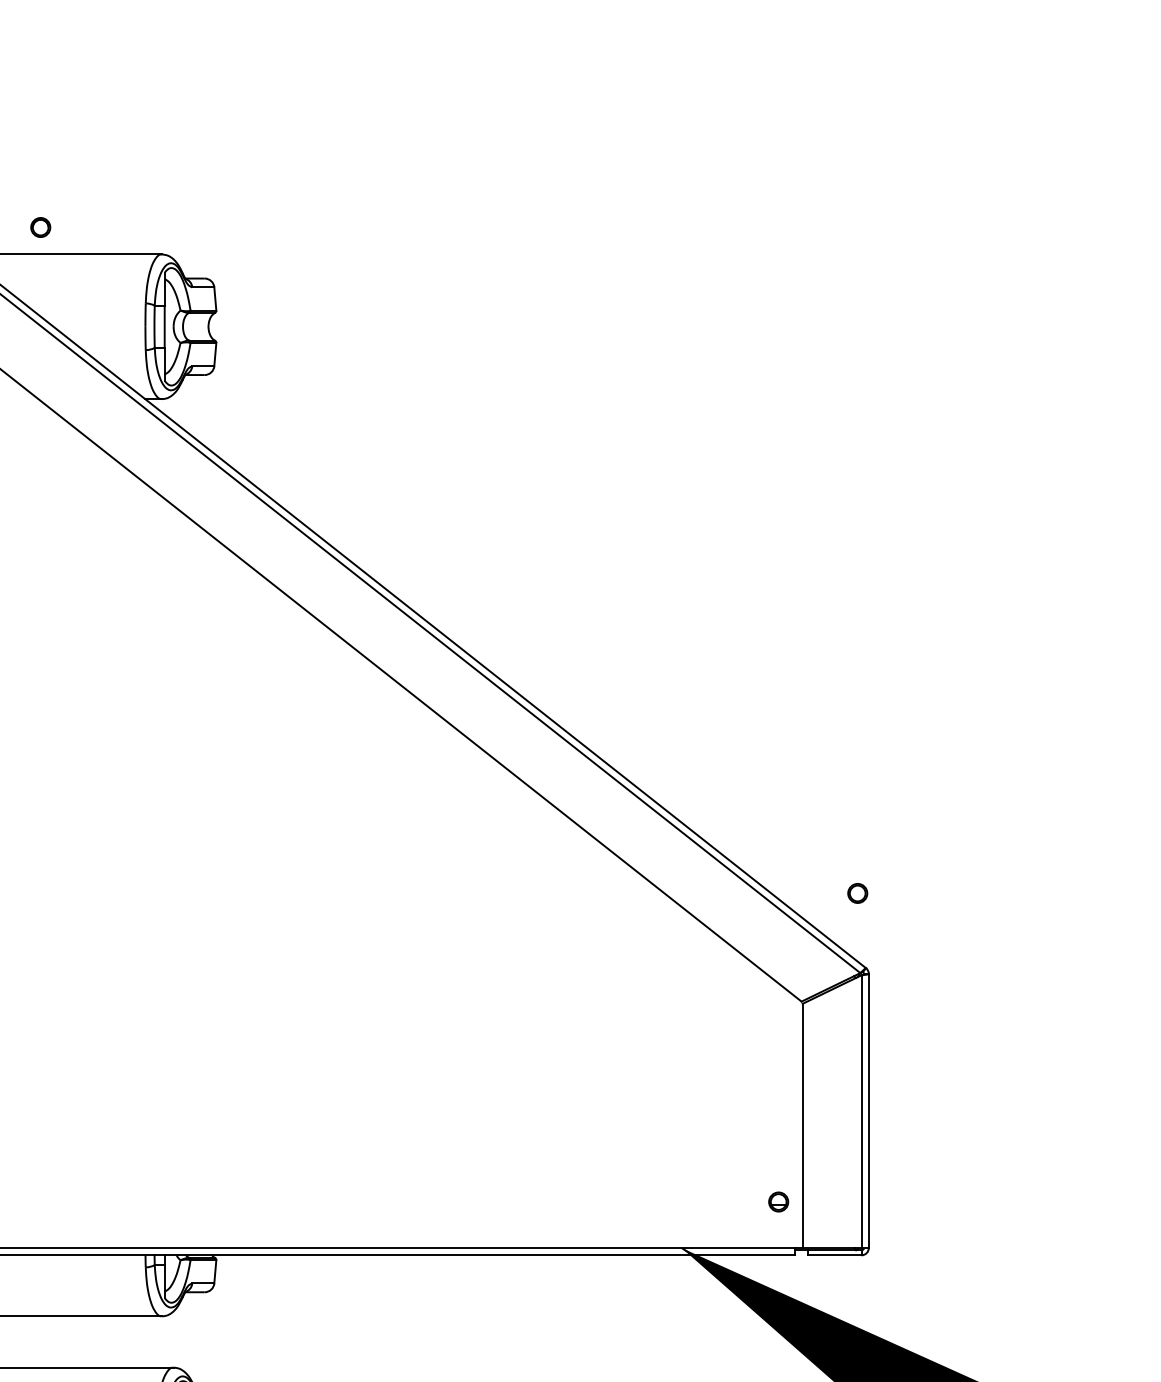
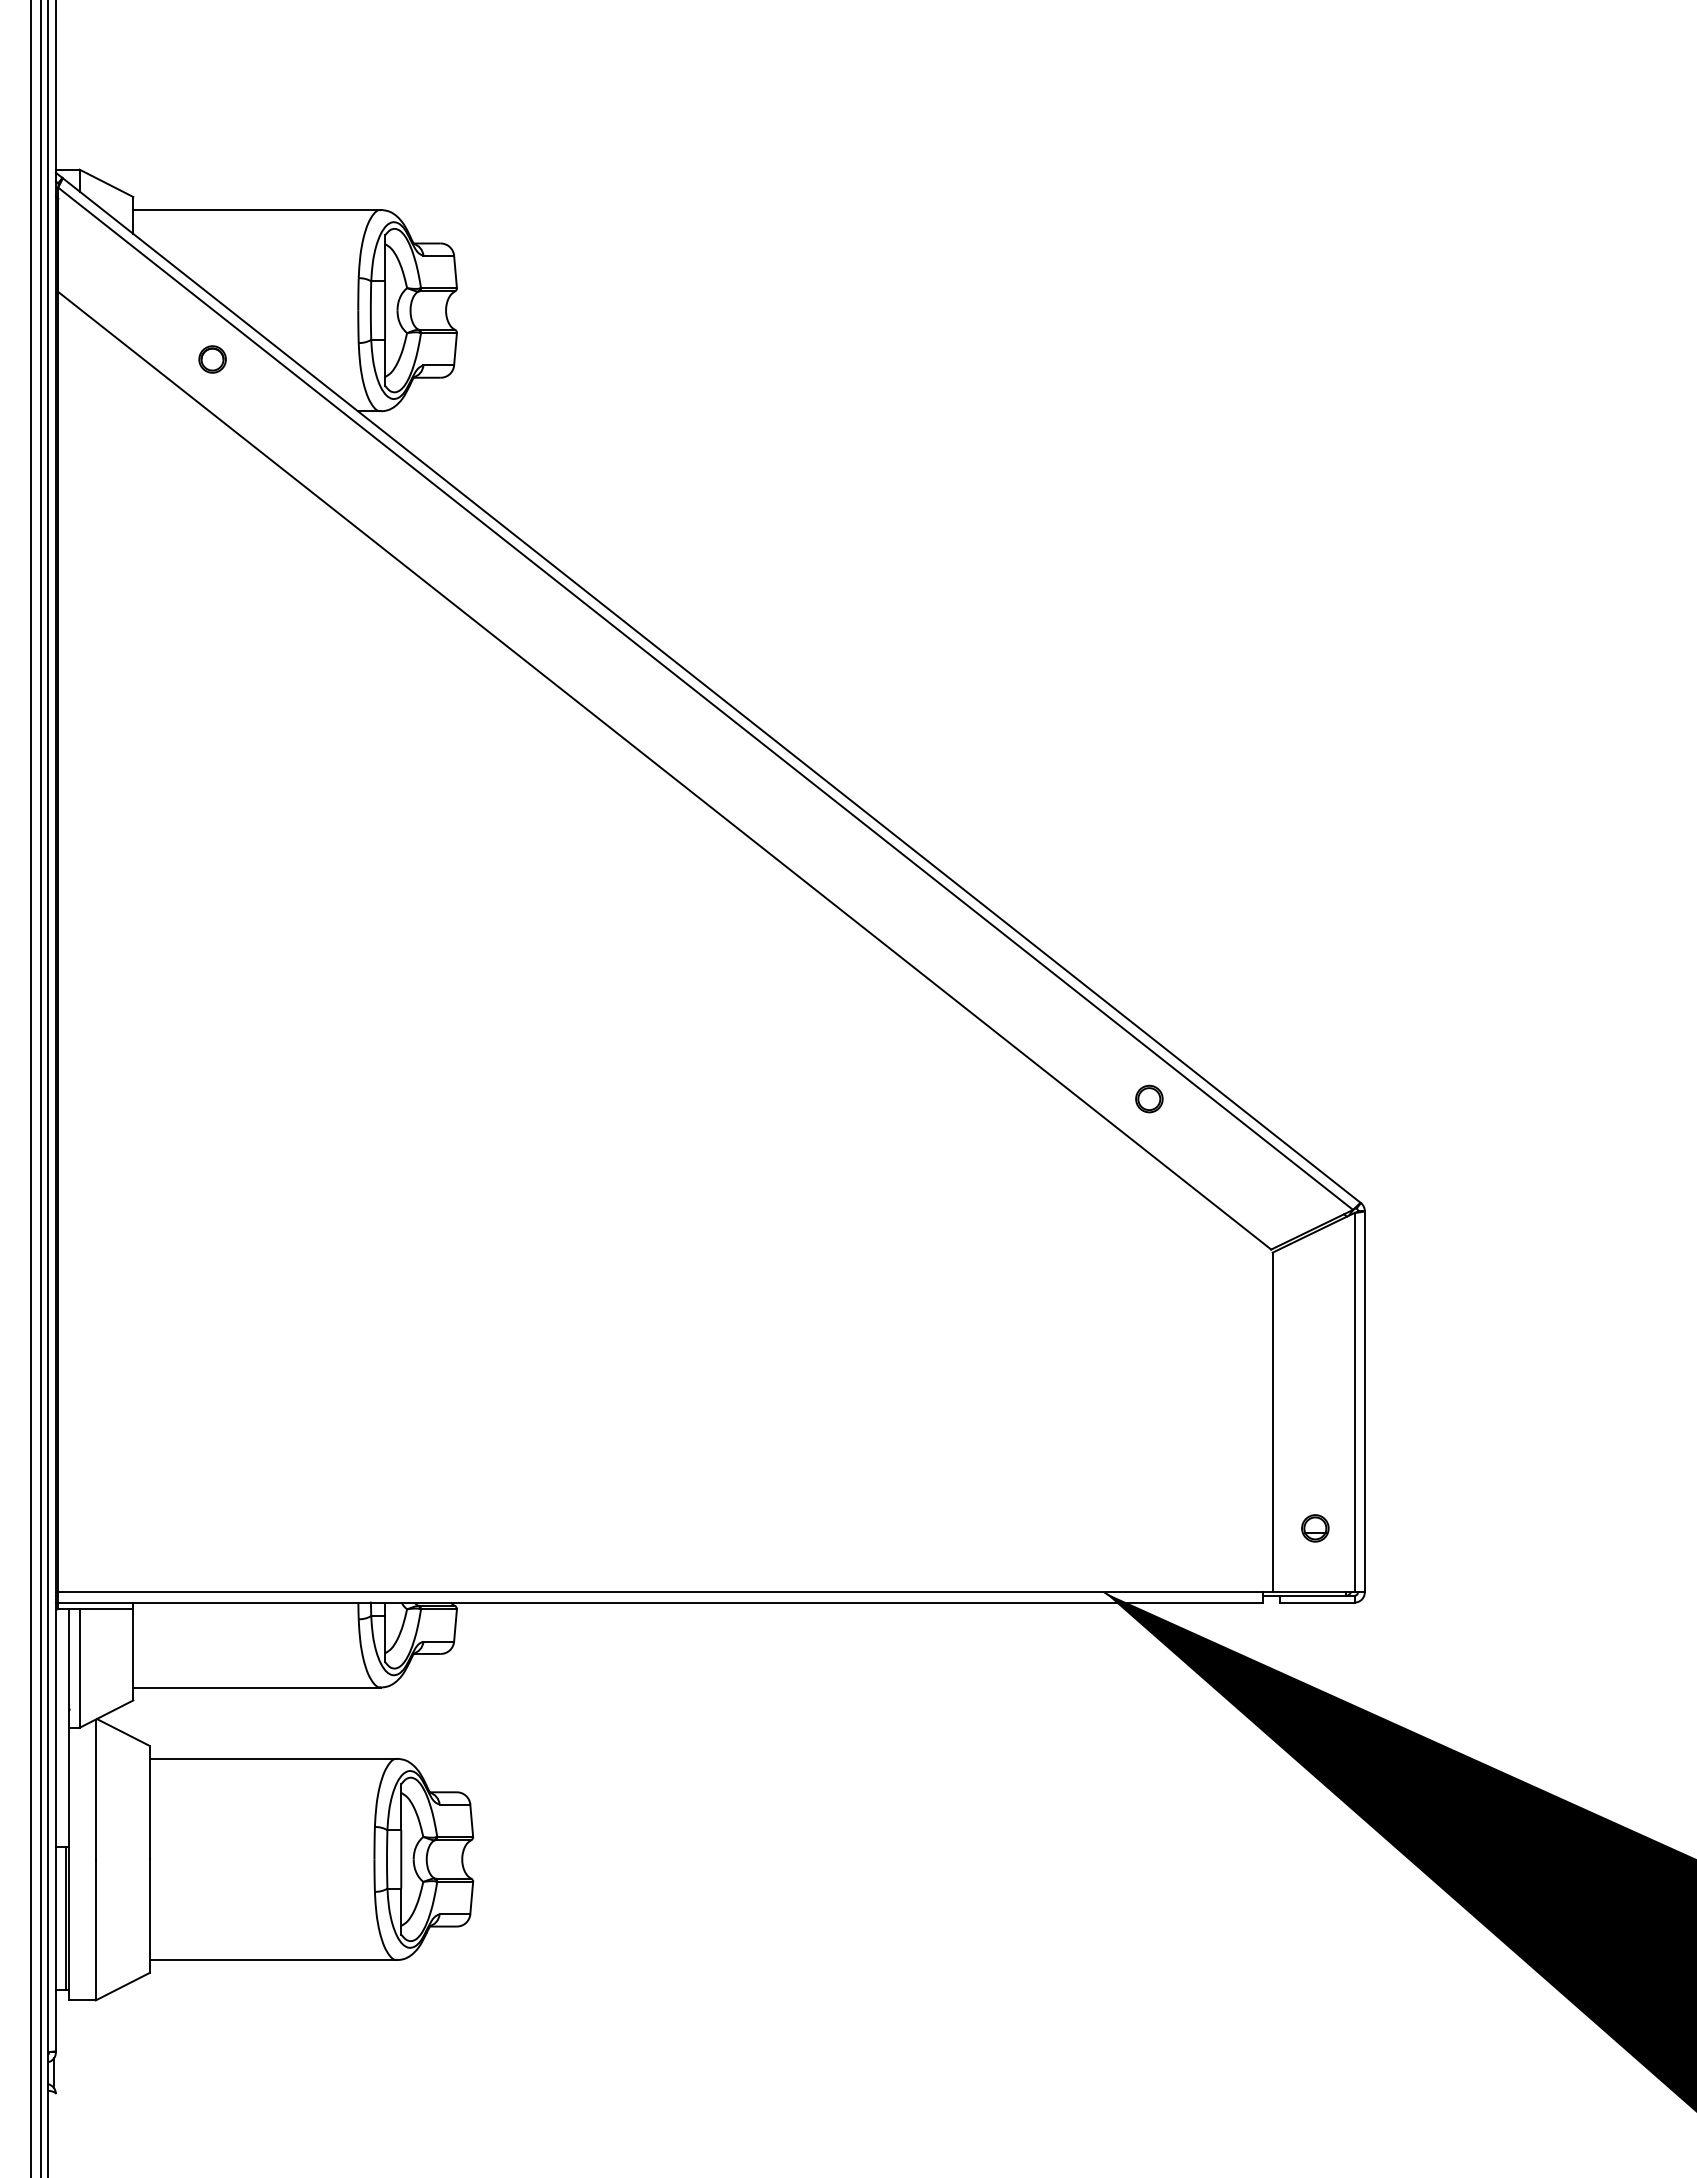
part: (40, 227) -> (212, 359), moved
part: (857, 893) -> (1149, 1098), moved
part: (778, 1202) -> (1315, 1528), moved

